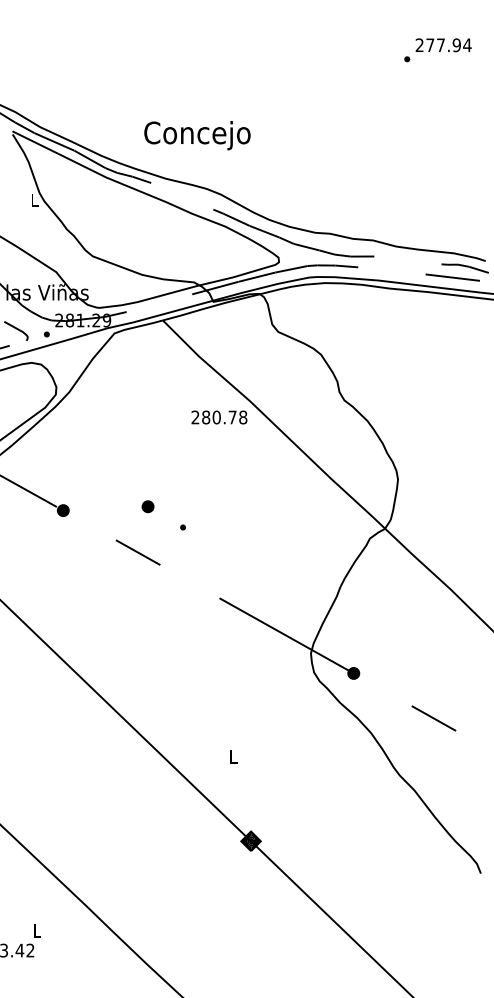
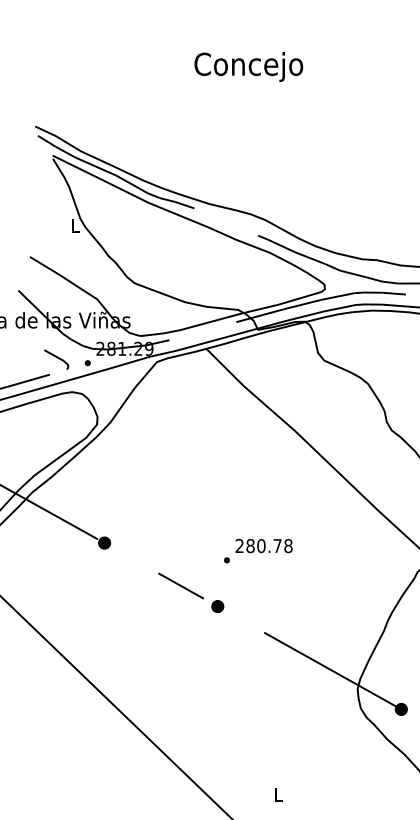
text: (197, 135) -> (248, 66), moved
text: (219, 417) -> (264, 546), moved
part: (147, 506) -> (217, 606), moved

